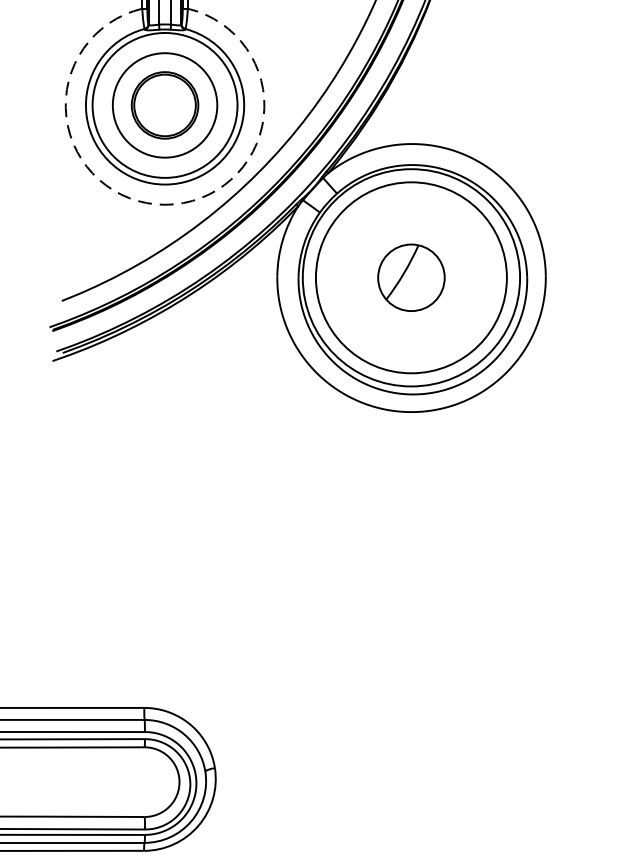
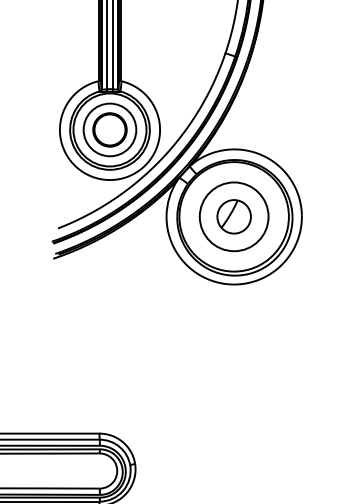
arc: (166, 205) -> (110, 180), dashed -> solid
circle: (410, 277) -> (233, 216), size x0.71

